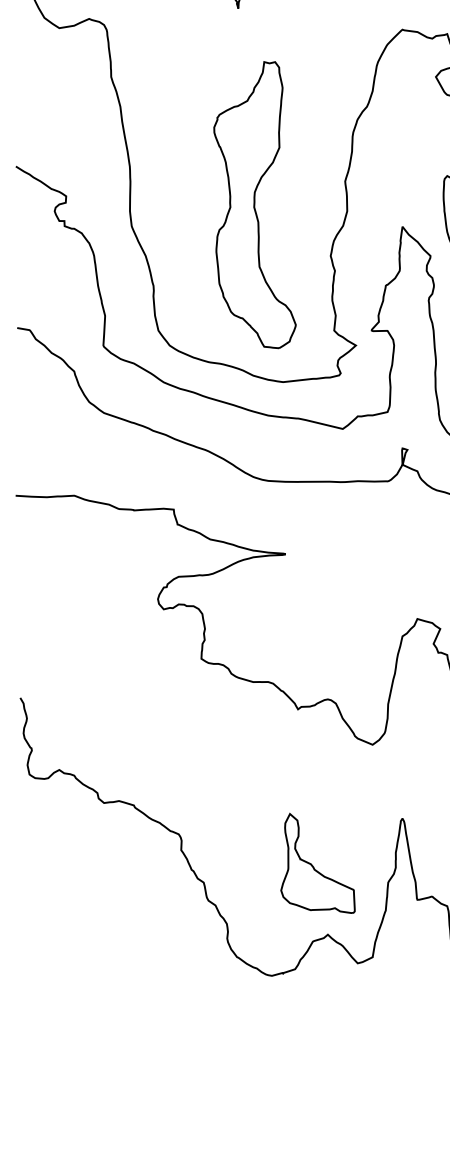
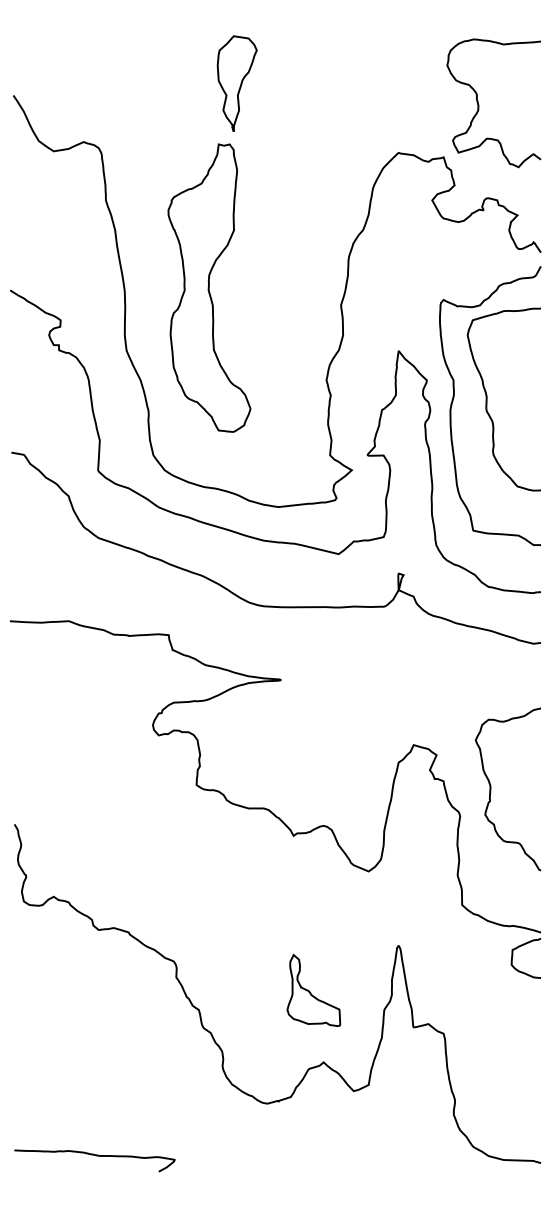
part: (255, 204) -> (209, 287), moved
part: (317, 862) -> (313, 989), size x0.71
curve: (101, 1028) -> (96, 1156), added

